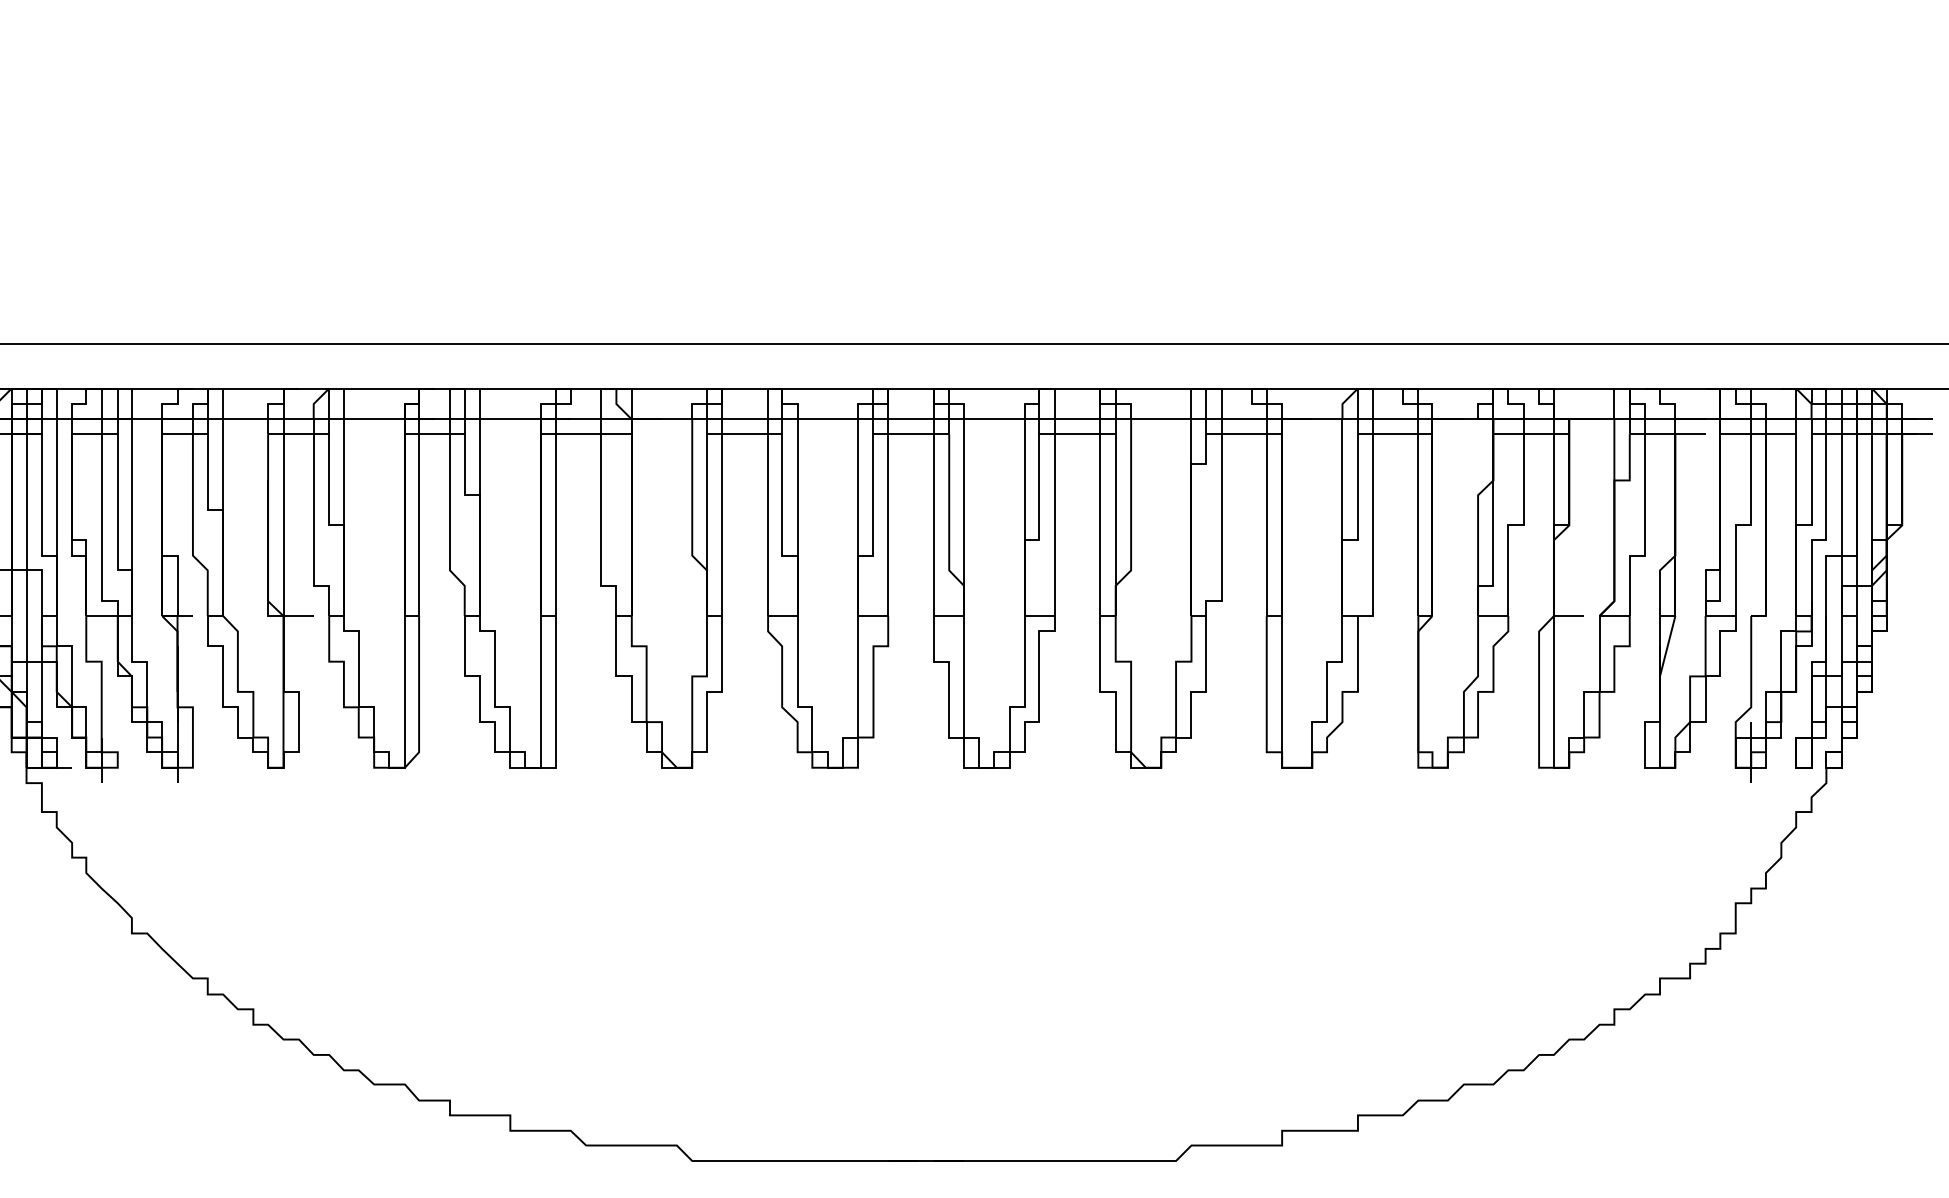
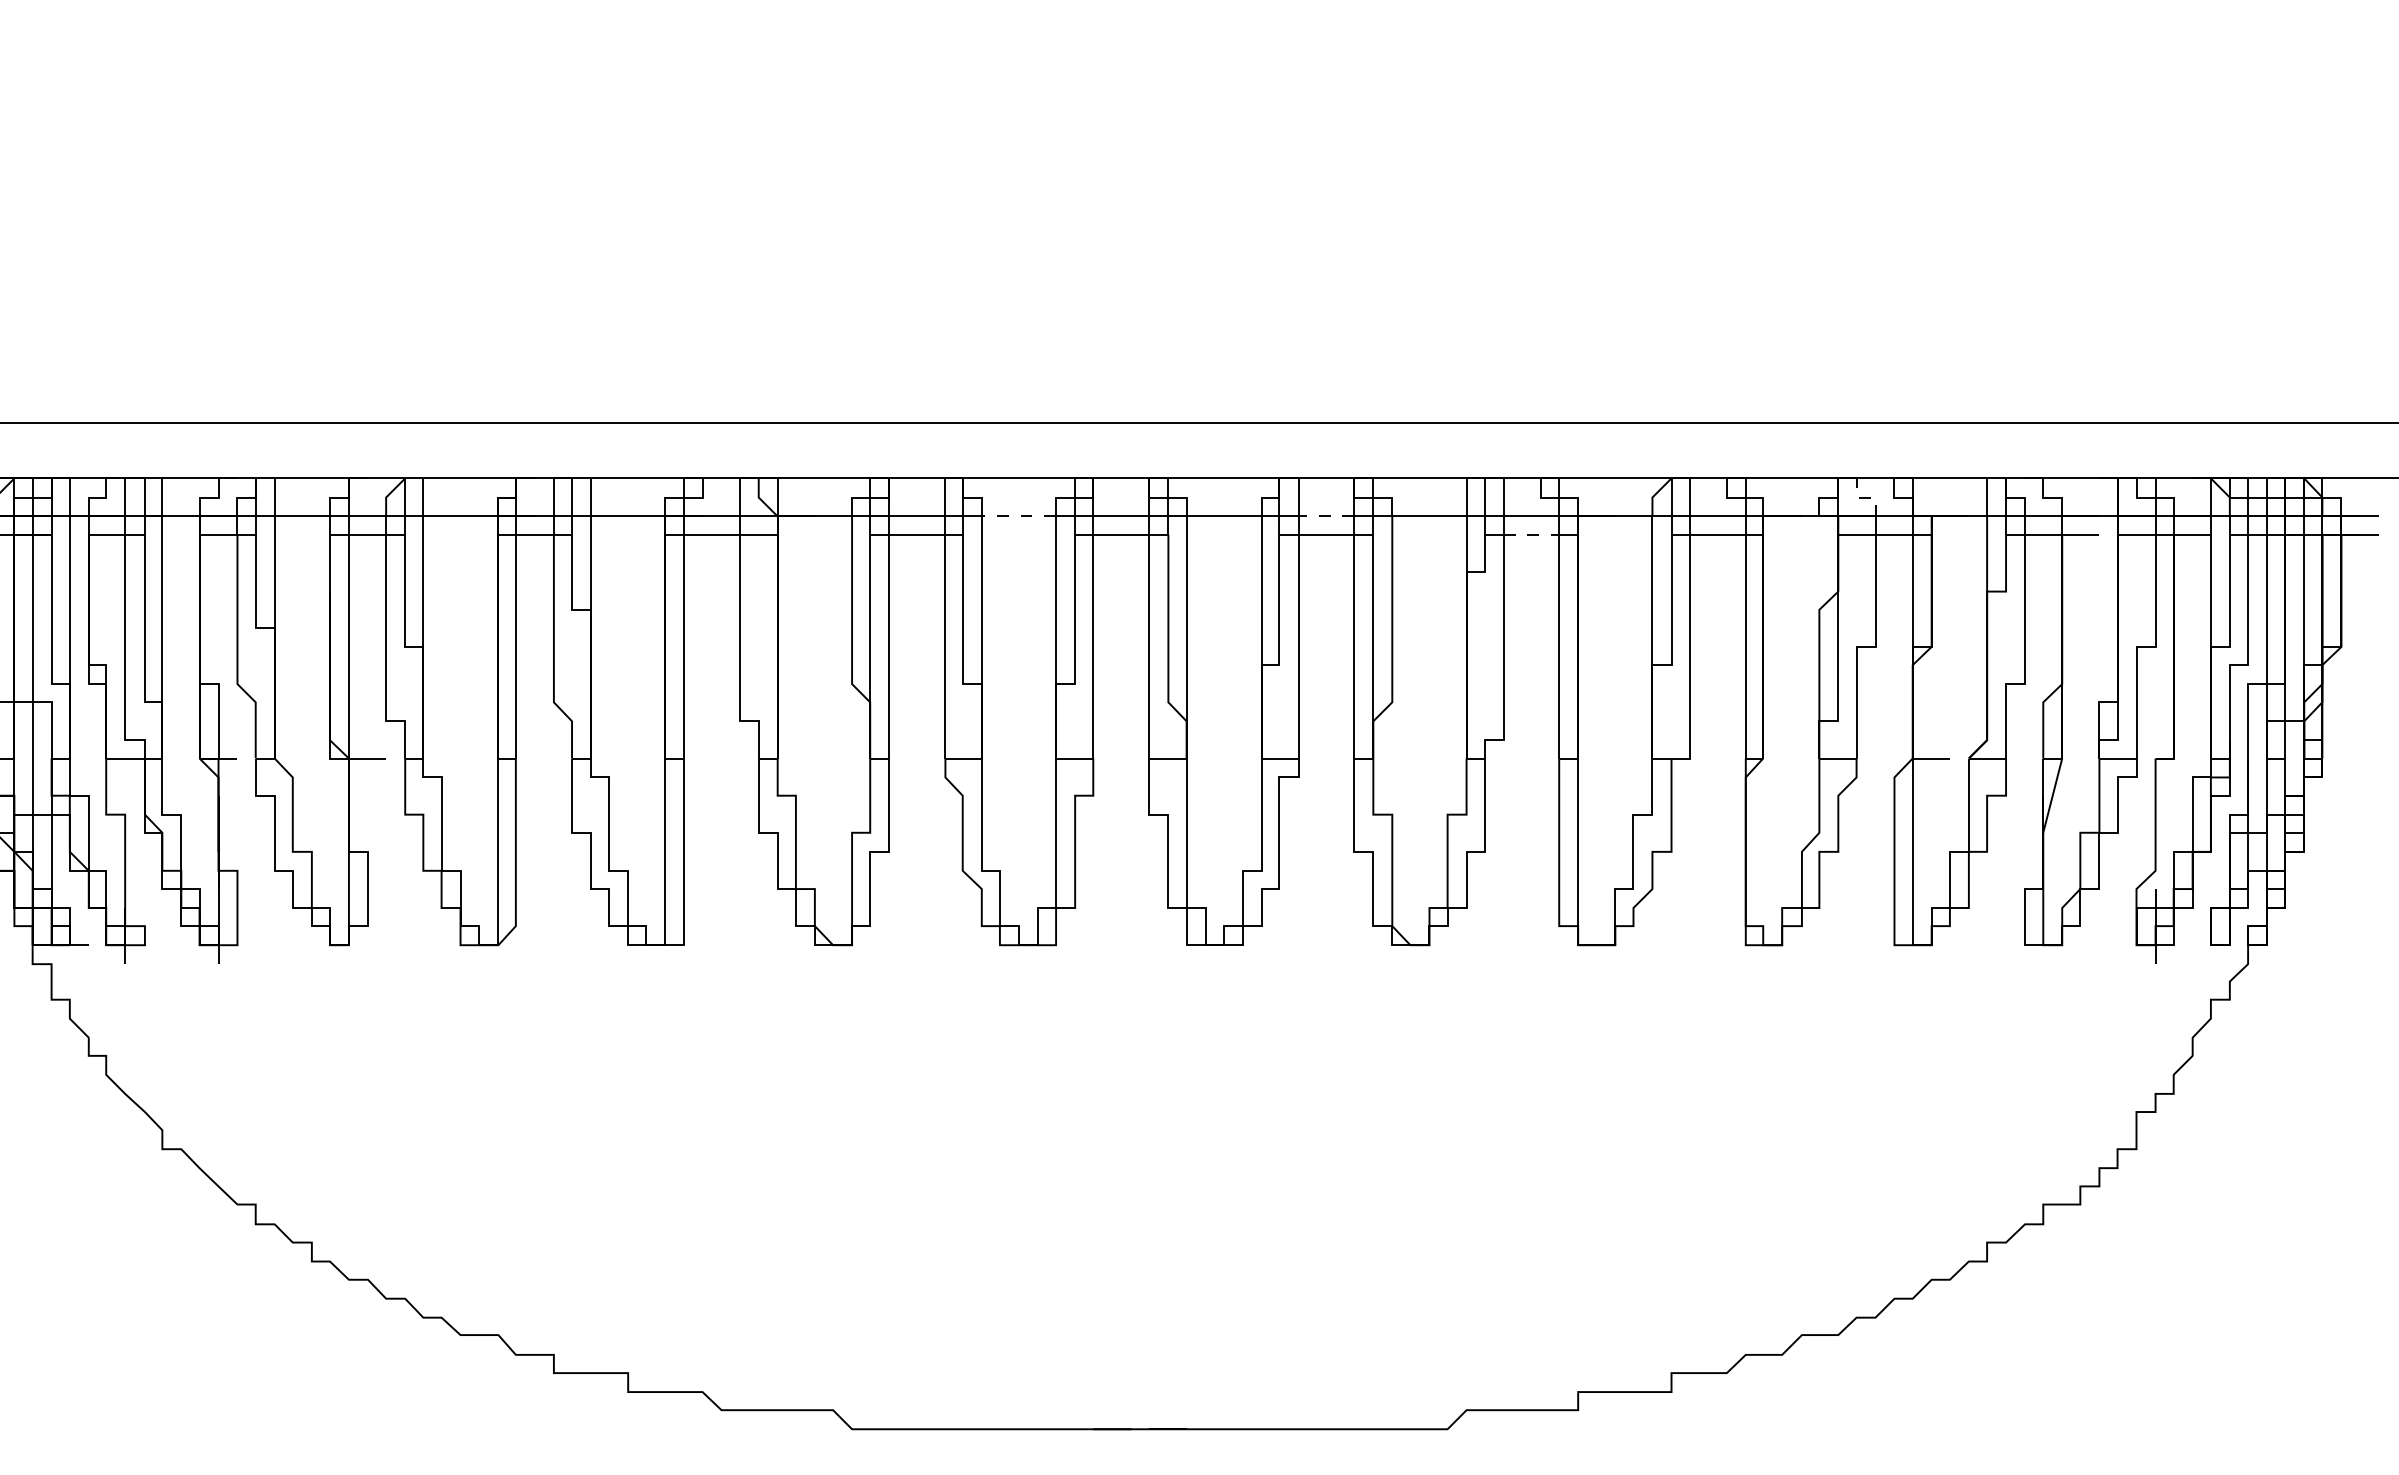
line: (1516, 404) -> (1866, 498), solid -> dashed
line: (827, 419) -> (1018, 516), solid -> dashed
line: (1077, 419) -> (1326, 516), solid -> dashed
line: (1244, 434) -> (1531, 535), solid -> dashed

